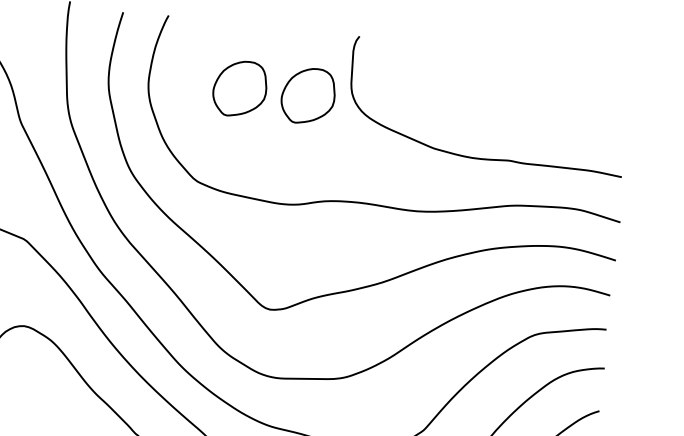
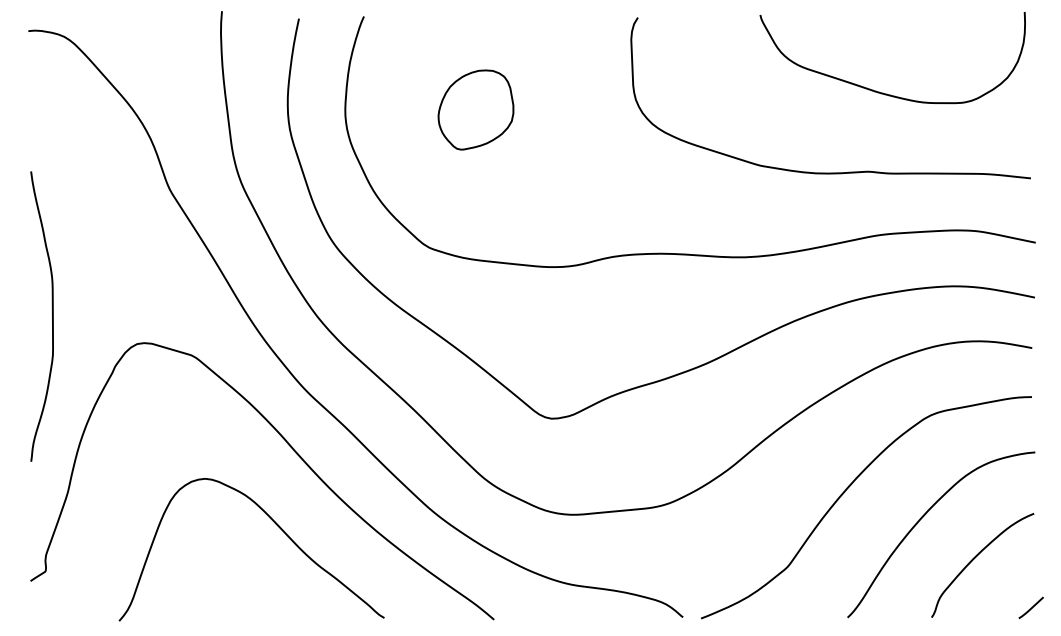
part: (307, 95) -> (573, 109), removed
curve: (525, 106) -> (883, 92), added

